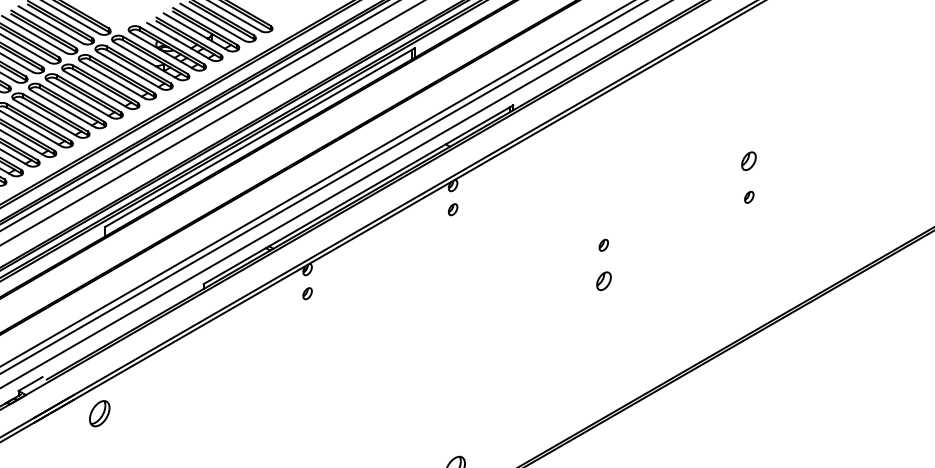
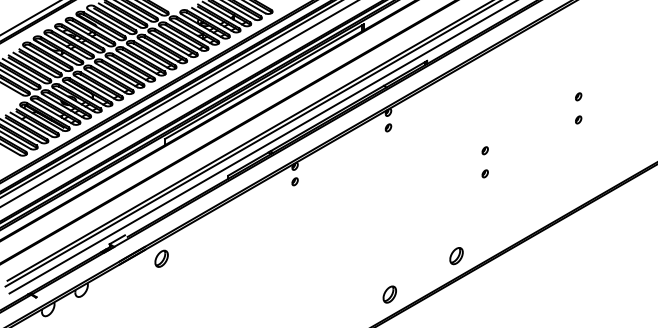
part: (749, 160) -> (578, 96), size x0.62
part: (602, 280) -> (484, 173), size x0.62
part: (559, 410) -> (456, 256), added

